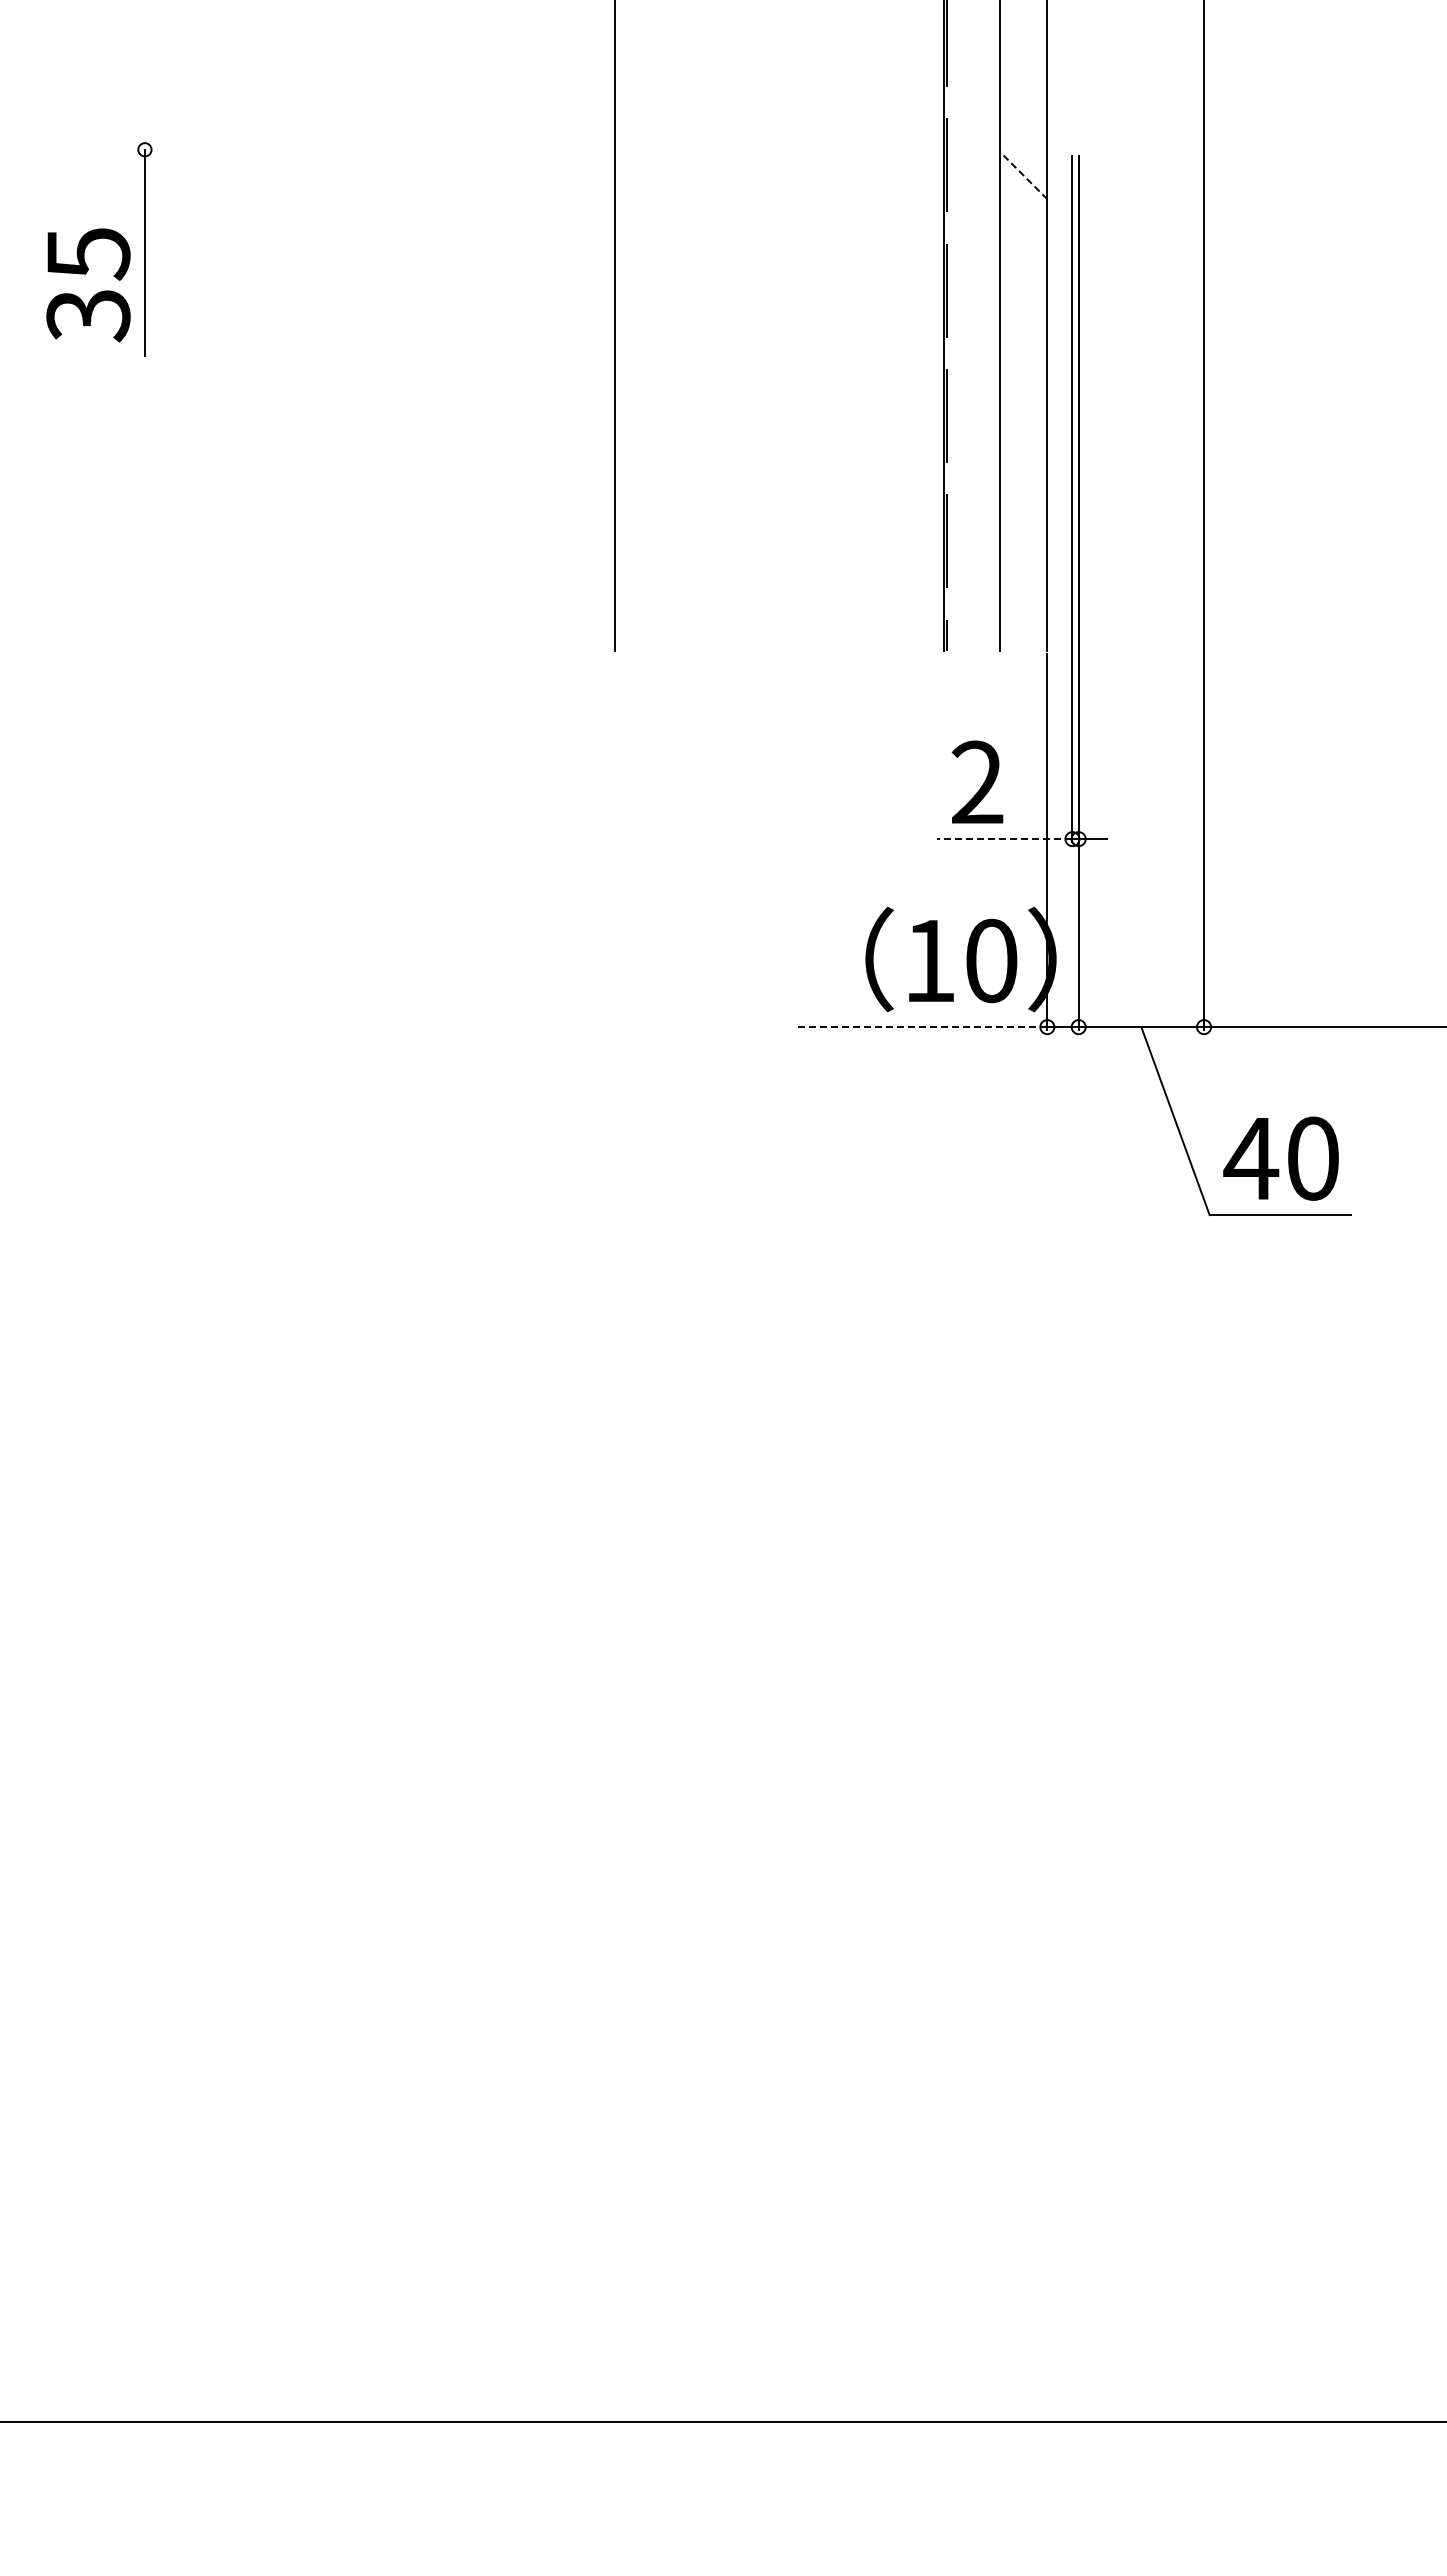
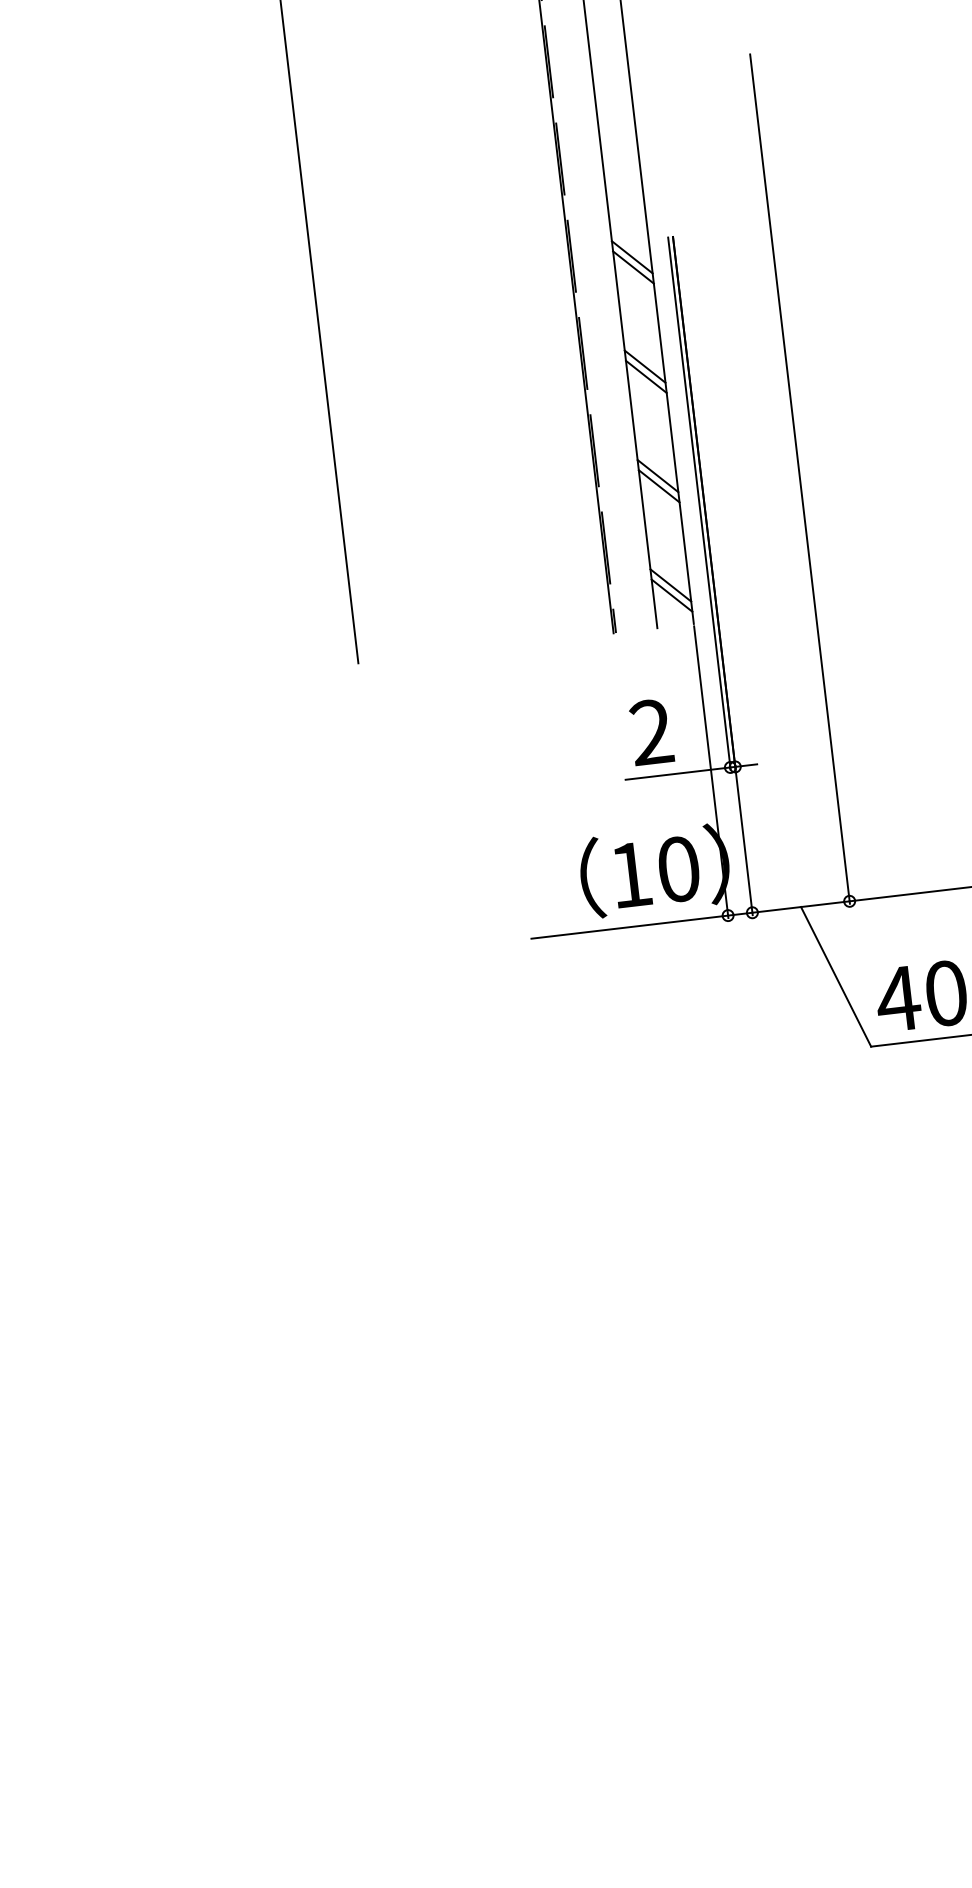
line: (1023, 175) -> (631, 257), dashed -> solid
line: (1023, 188) -> (633, 267), added
line: (1023, 316) -> (644, 366), added
line: (1023, 329) -> (646, 376), added
line: (1023, 457) -> (657, 475), added
line: (1023, 470) -> (658, 485), added
line: (1023, 598) -> (670, 585), added
line: (1023, 611) -> (671, 595), added
line: (1004, 839) -> (677, 773), dashed -> solid
line: (920, 1027) -> (629, 927), dashed -> solid

